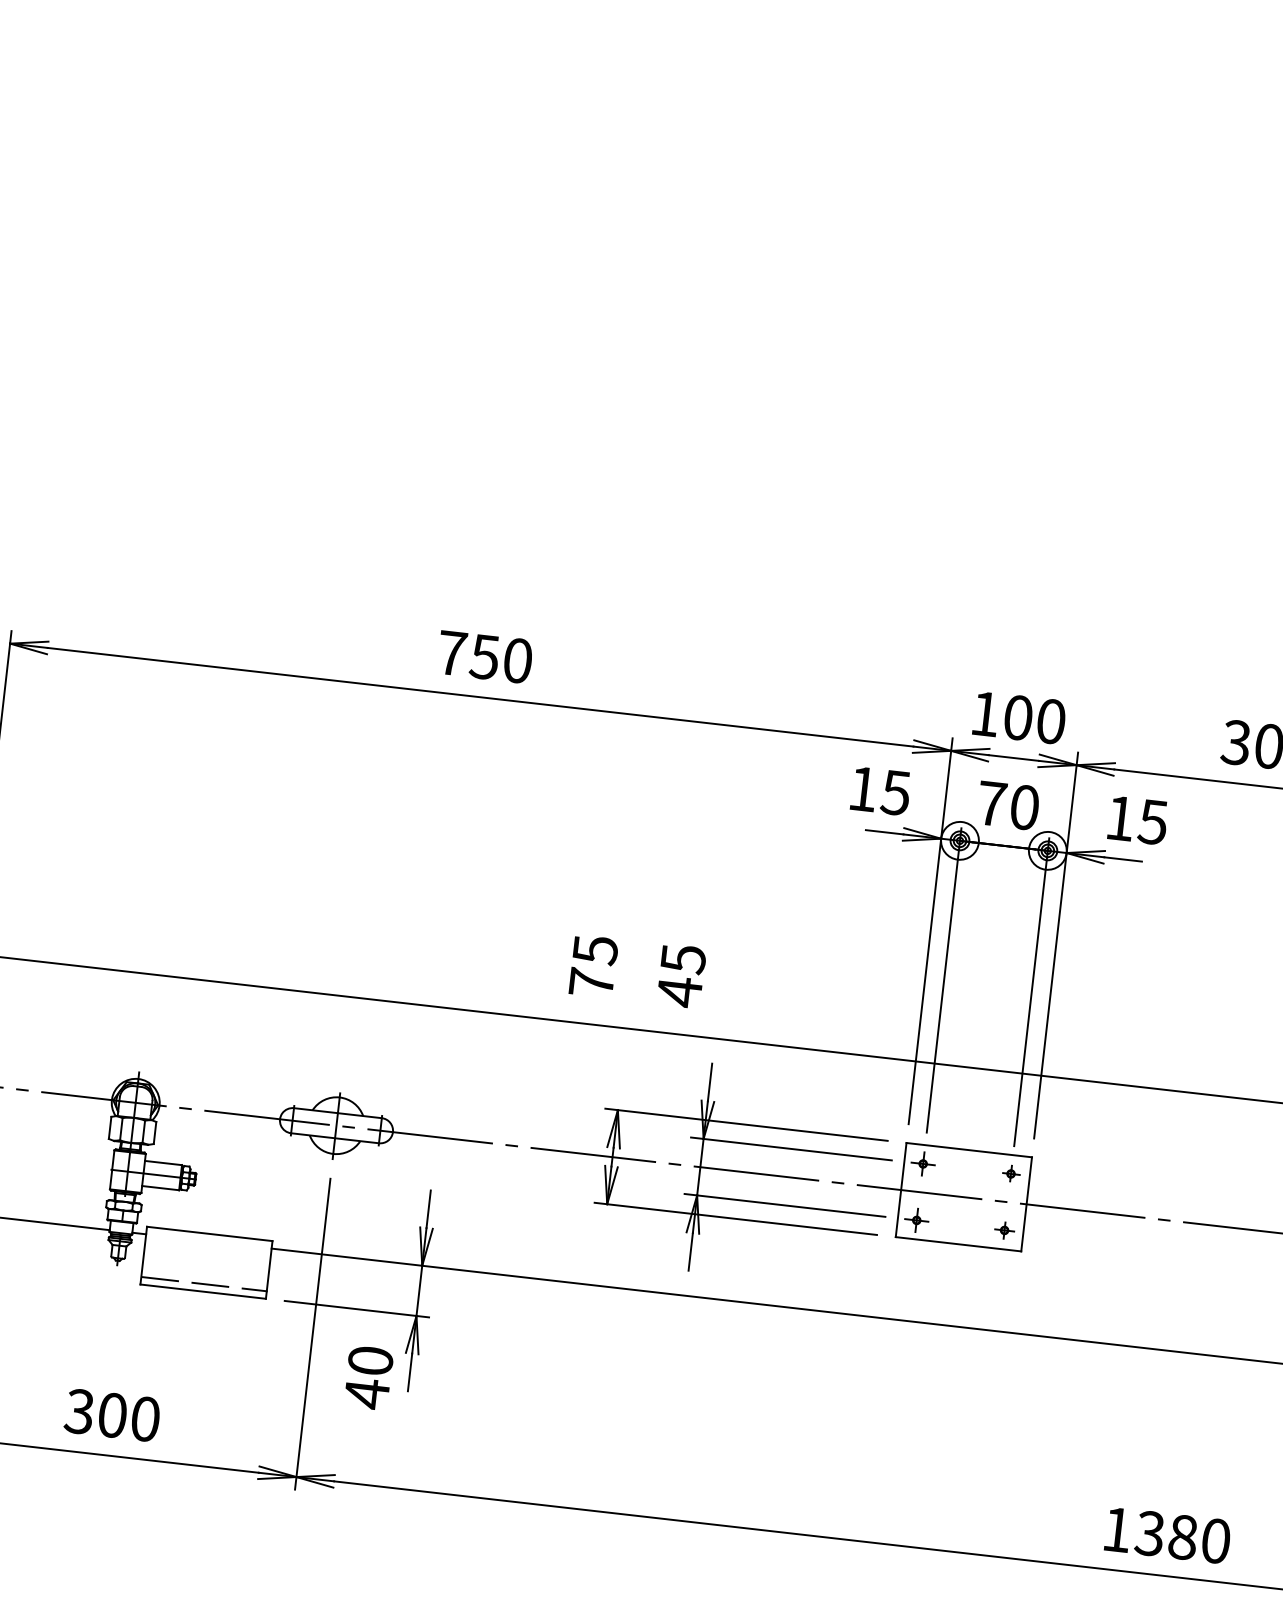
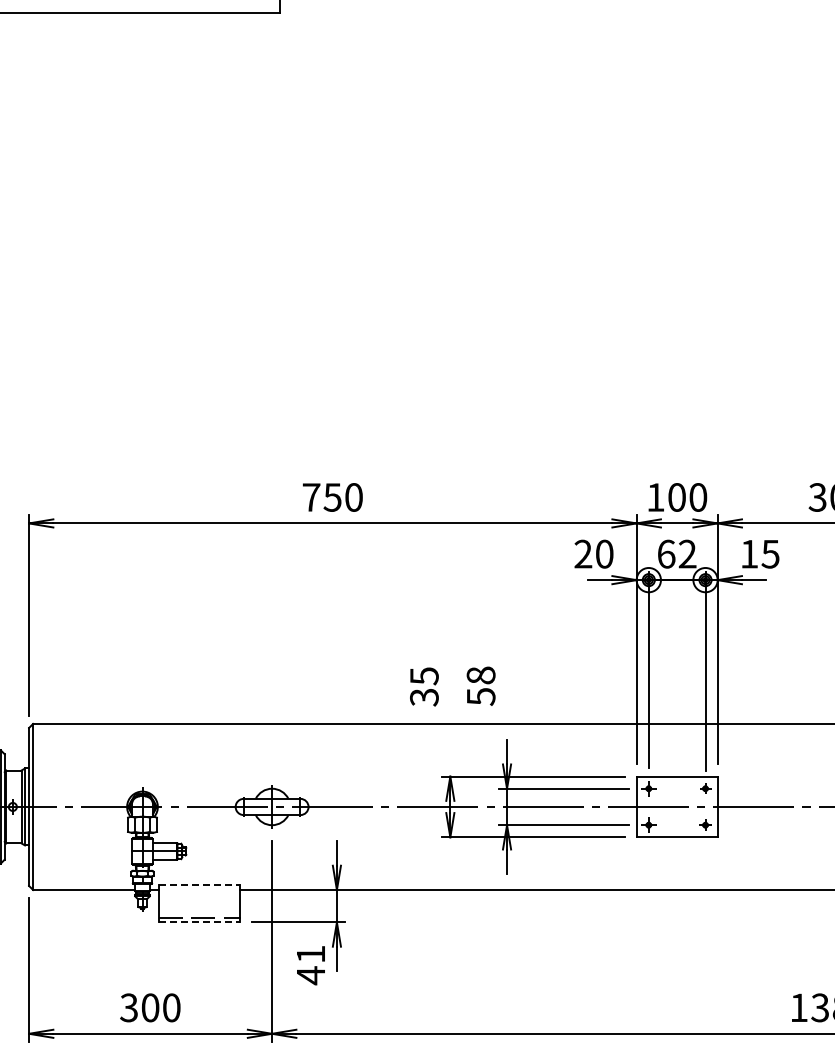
text: (879, 789) -> (593, 553), 15 -> 20
text: (1007, 804) -> (676, 553), 70 -> 62
text: (680, 975) -> (480, 686), 45 -> 58
text: (591, 983) -> (424, 697), 75 -> 35
line: (210, 1234) -> (199, 885), solid -> dashed
line: (203, 1291) -> (199, 922), solid -> dashed
text: (370, 1359) -> (310, 953), 40 -> 41

